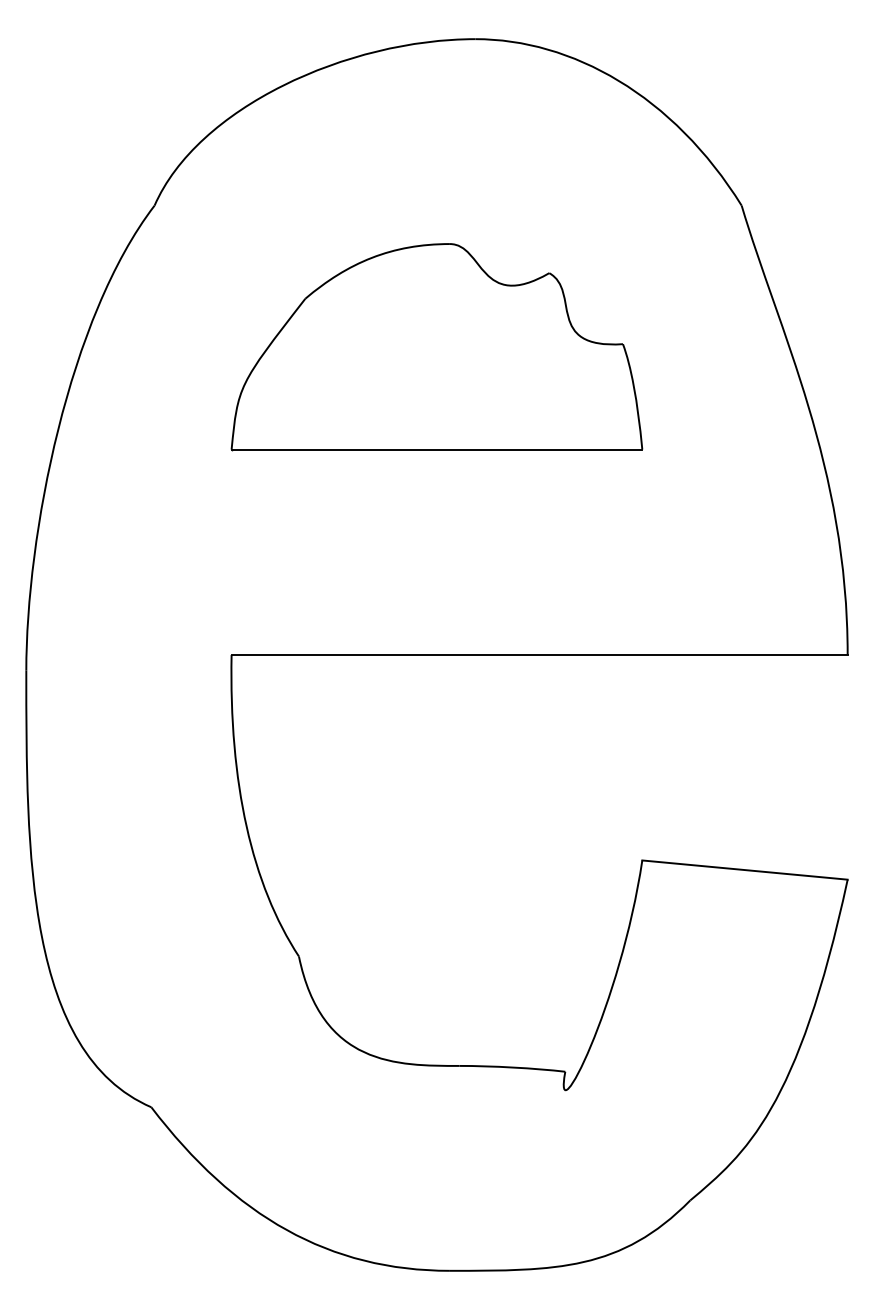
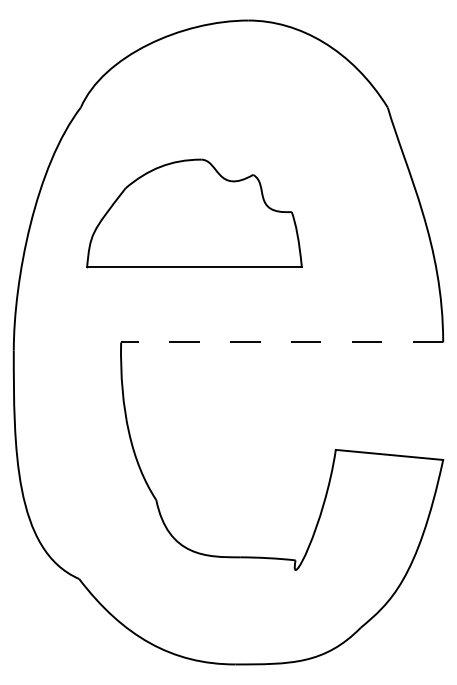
part: (437, 347) -> (194, 213), moved
line: (538, 655) -> (281, 342), solid -> dashed

